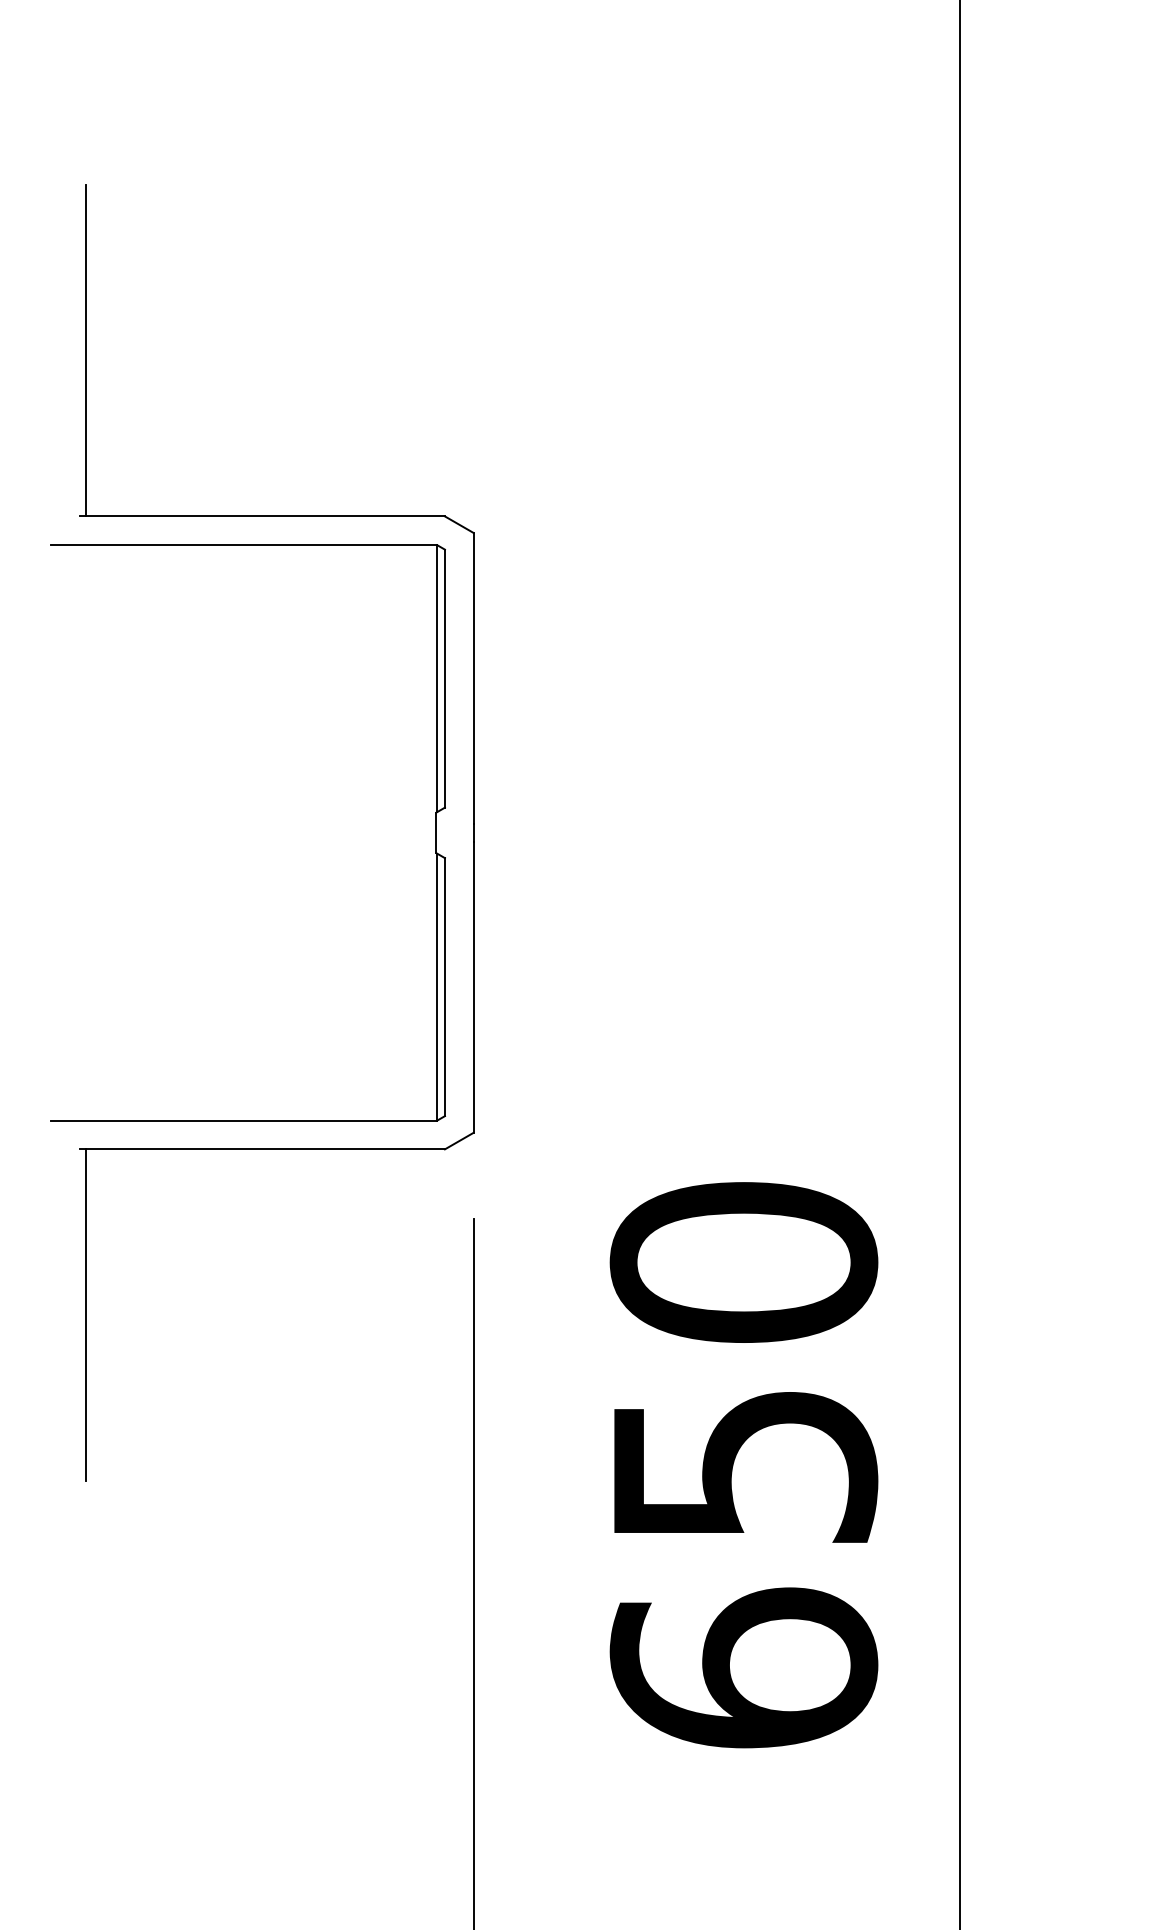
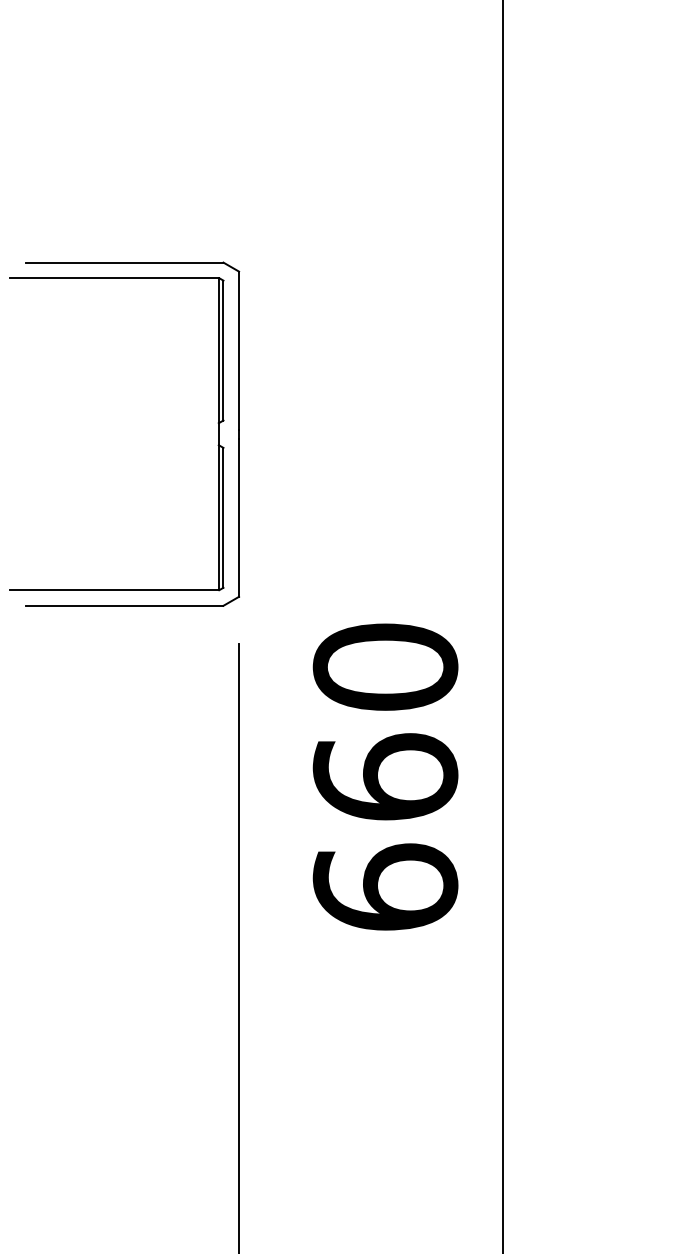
line: (85, 350) -> (28, 172), removed
line: (85, 1314) -> (28, 695), removed
text: (743, 1464) -> (385, 776), 650 -> 660

